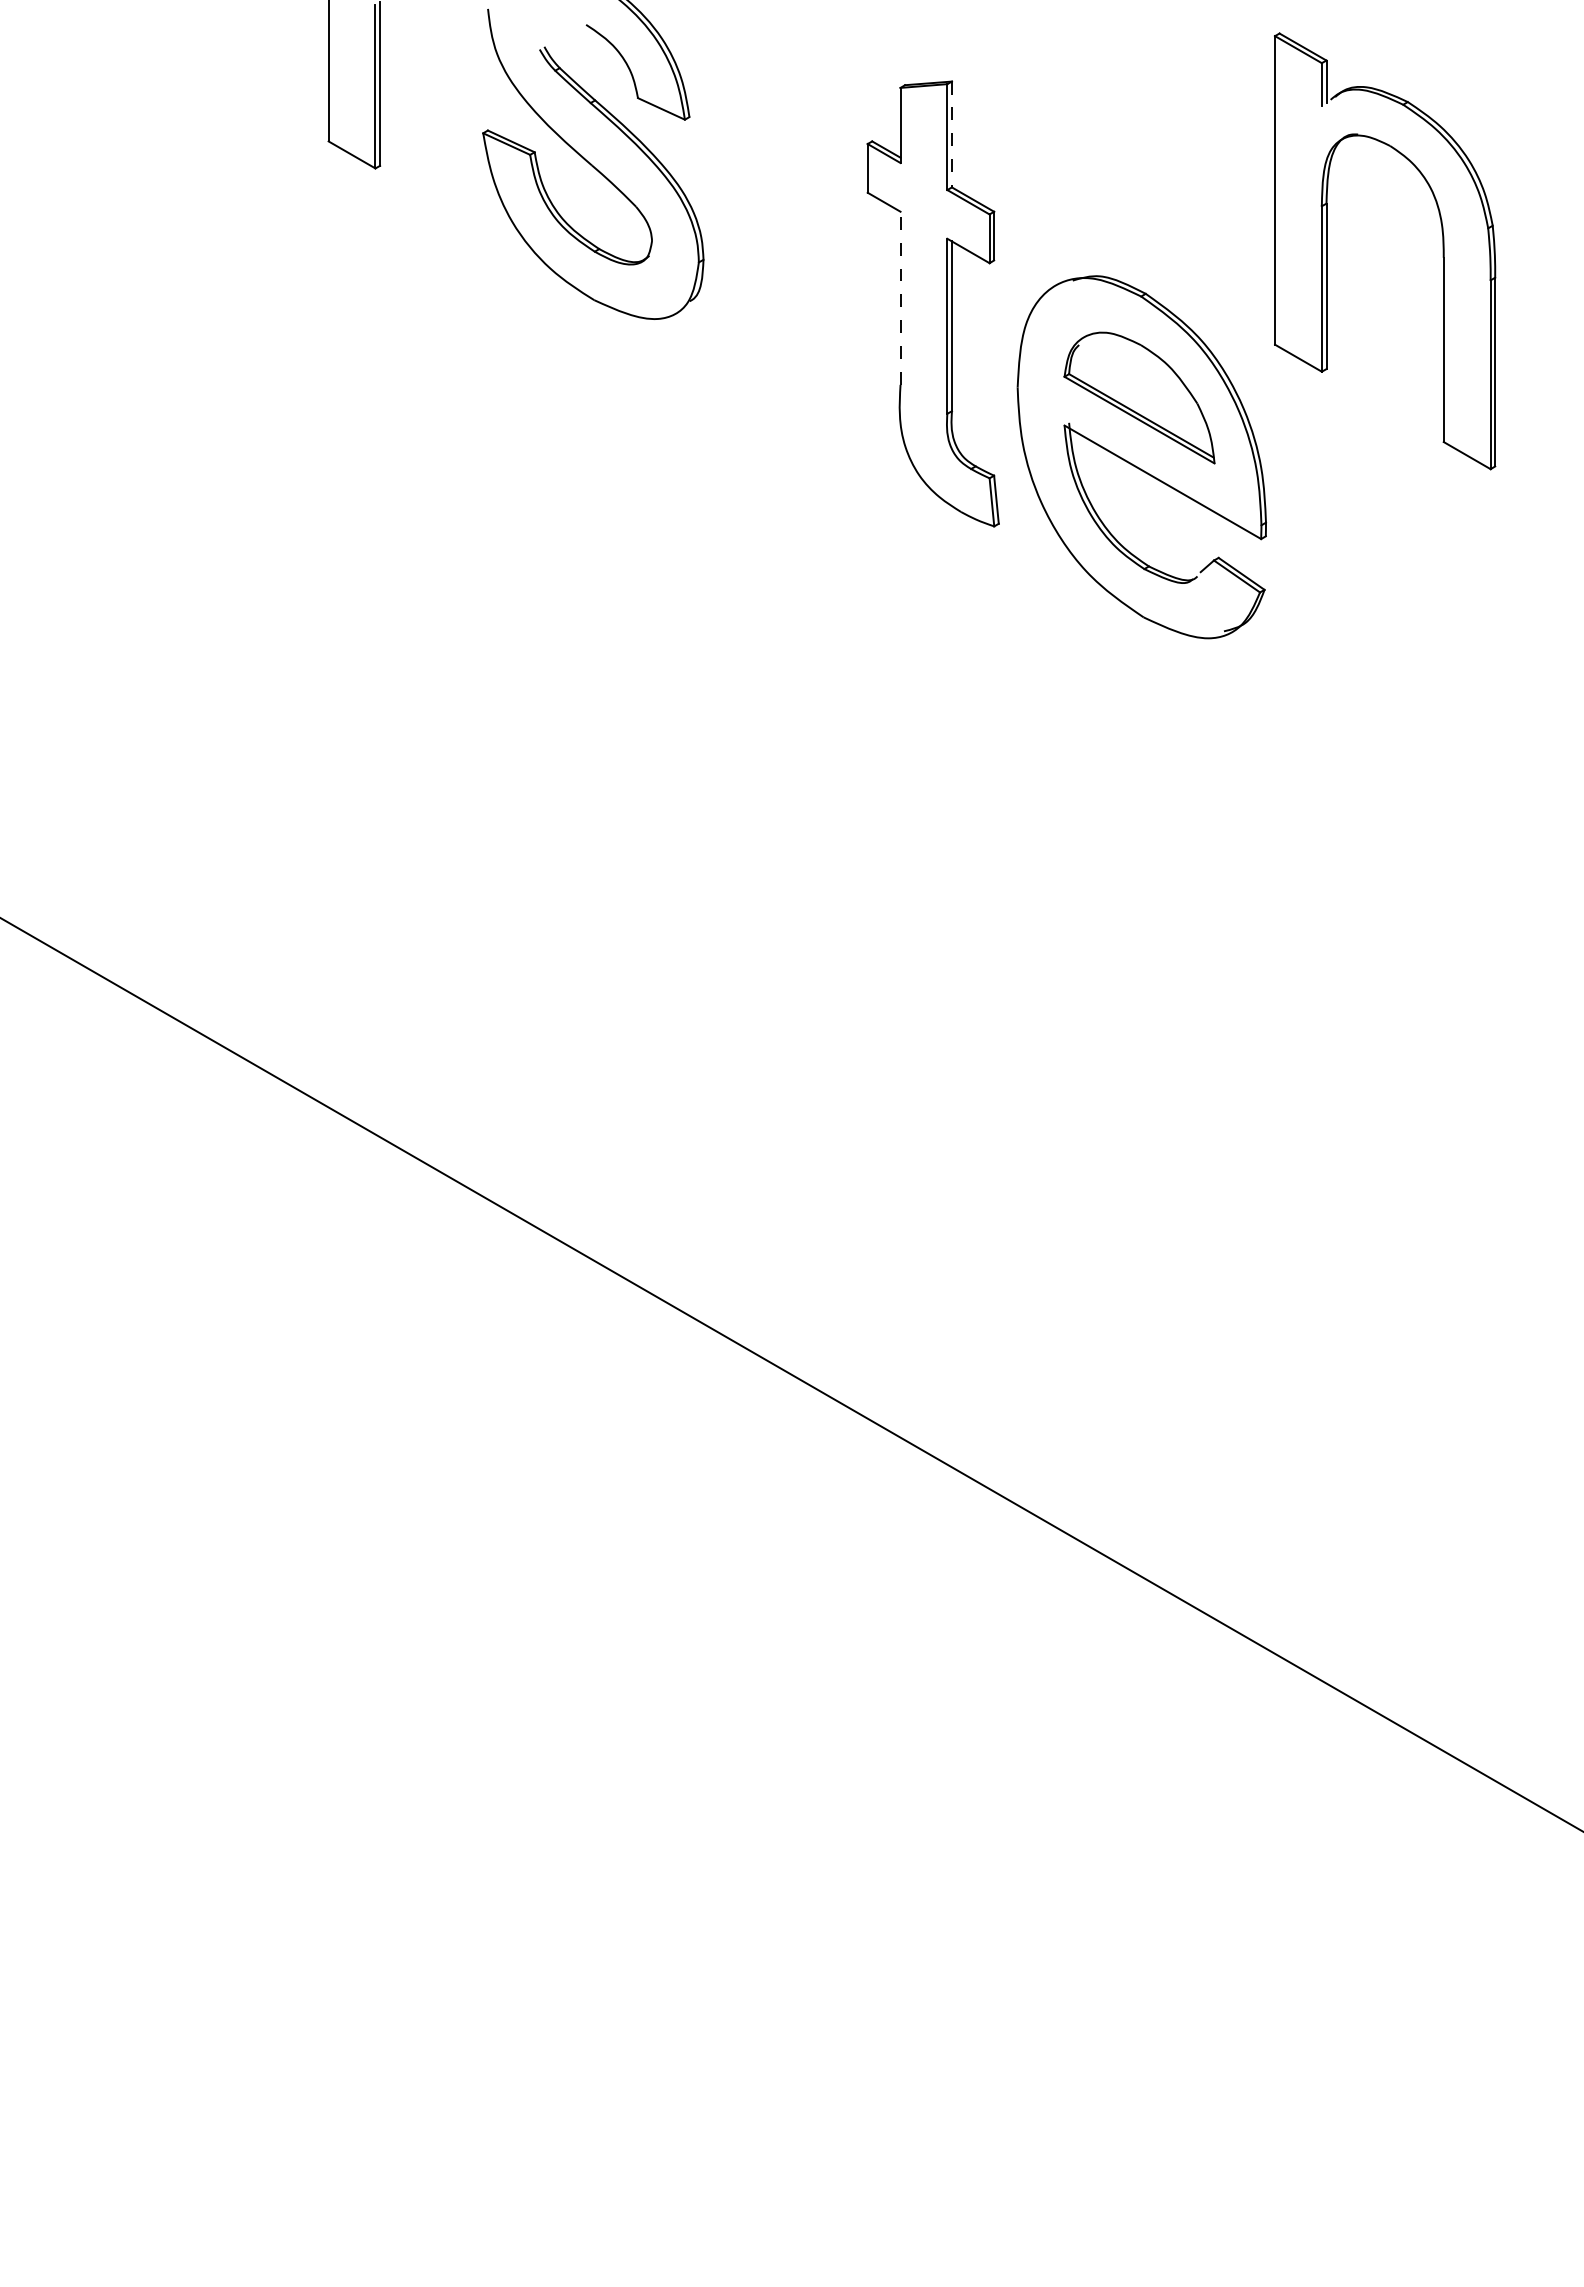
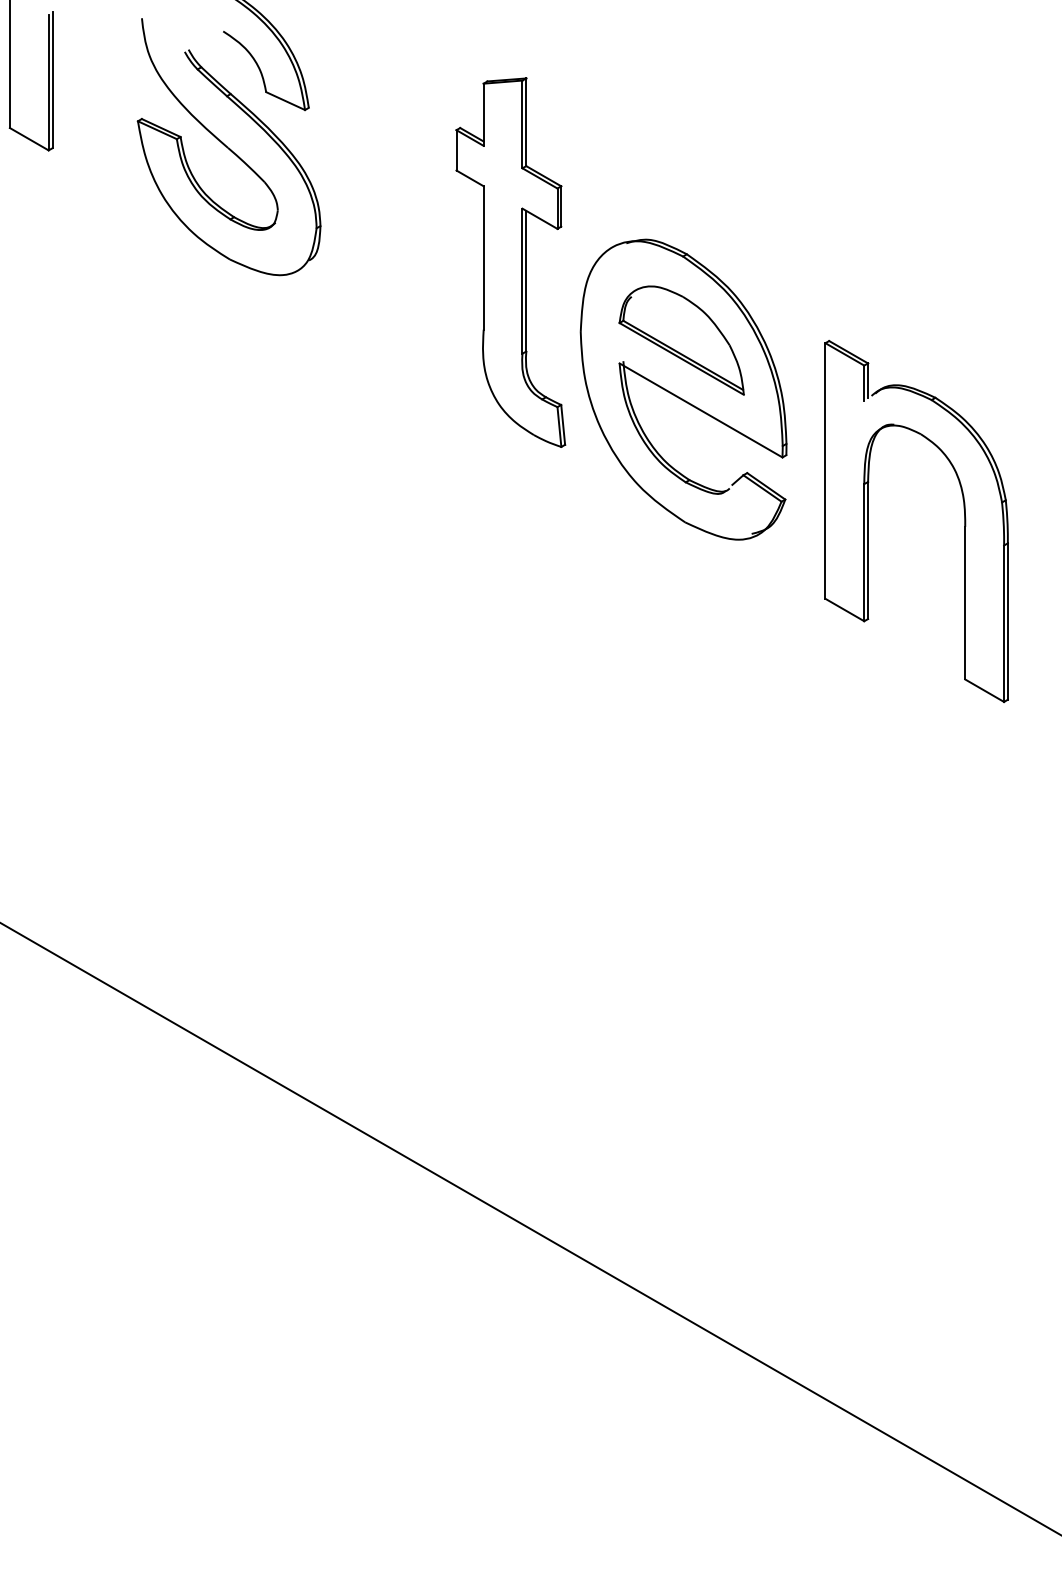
line: (951, 134) -> (525, 122), dashed -> solid
part: (1442, 251) -> (964, 521), moved
line: (900, 298) -> (483, 258), dashed -> solid

